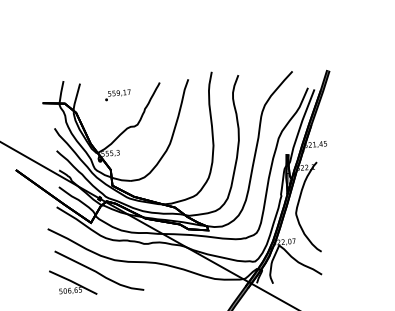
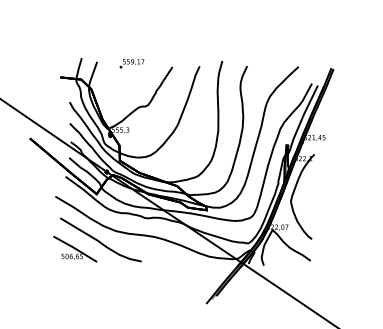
text: (117, 94) -> (131, 63), moved

